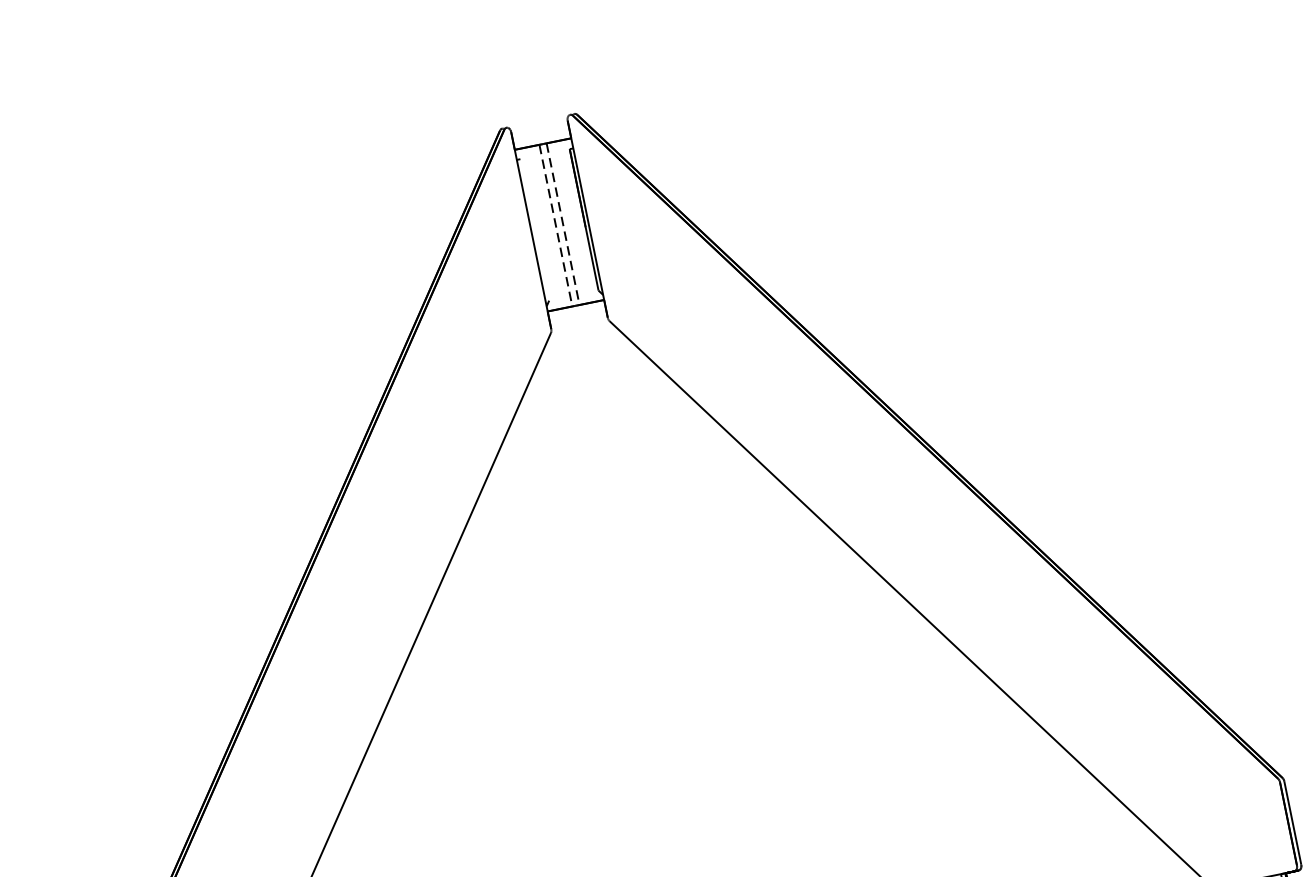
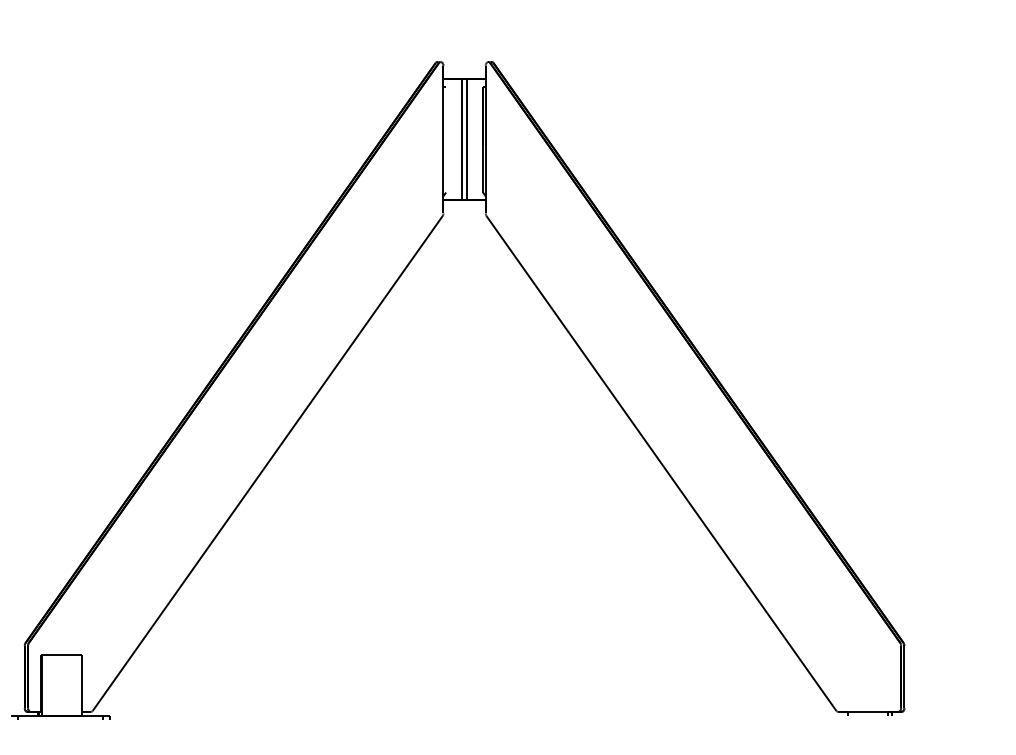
line: (563, 223) -> (467, 139), dashed -> solid
line: (555, 225) -> (461, 139), dashed -> solid

